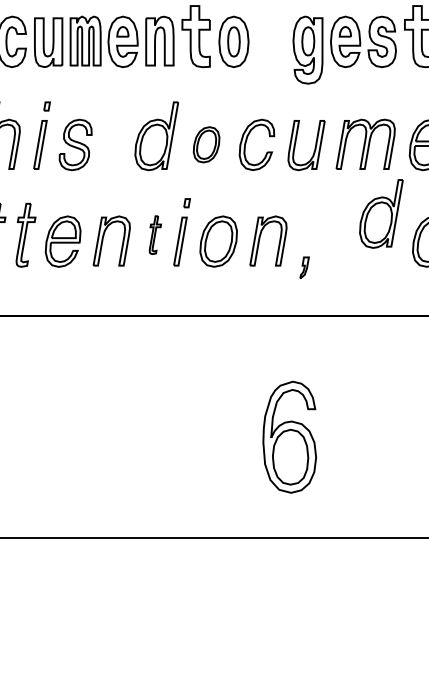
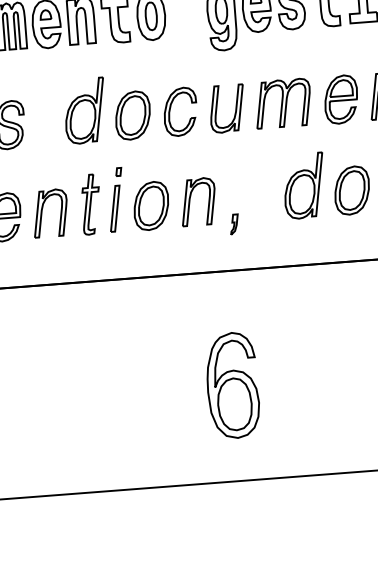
part: (206, 144) -> (132, 115), size x1.43
part: (381, 213) -> (304, 185), moved
part: (155, 234) -> (91, 203), size x1.67

